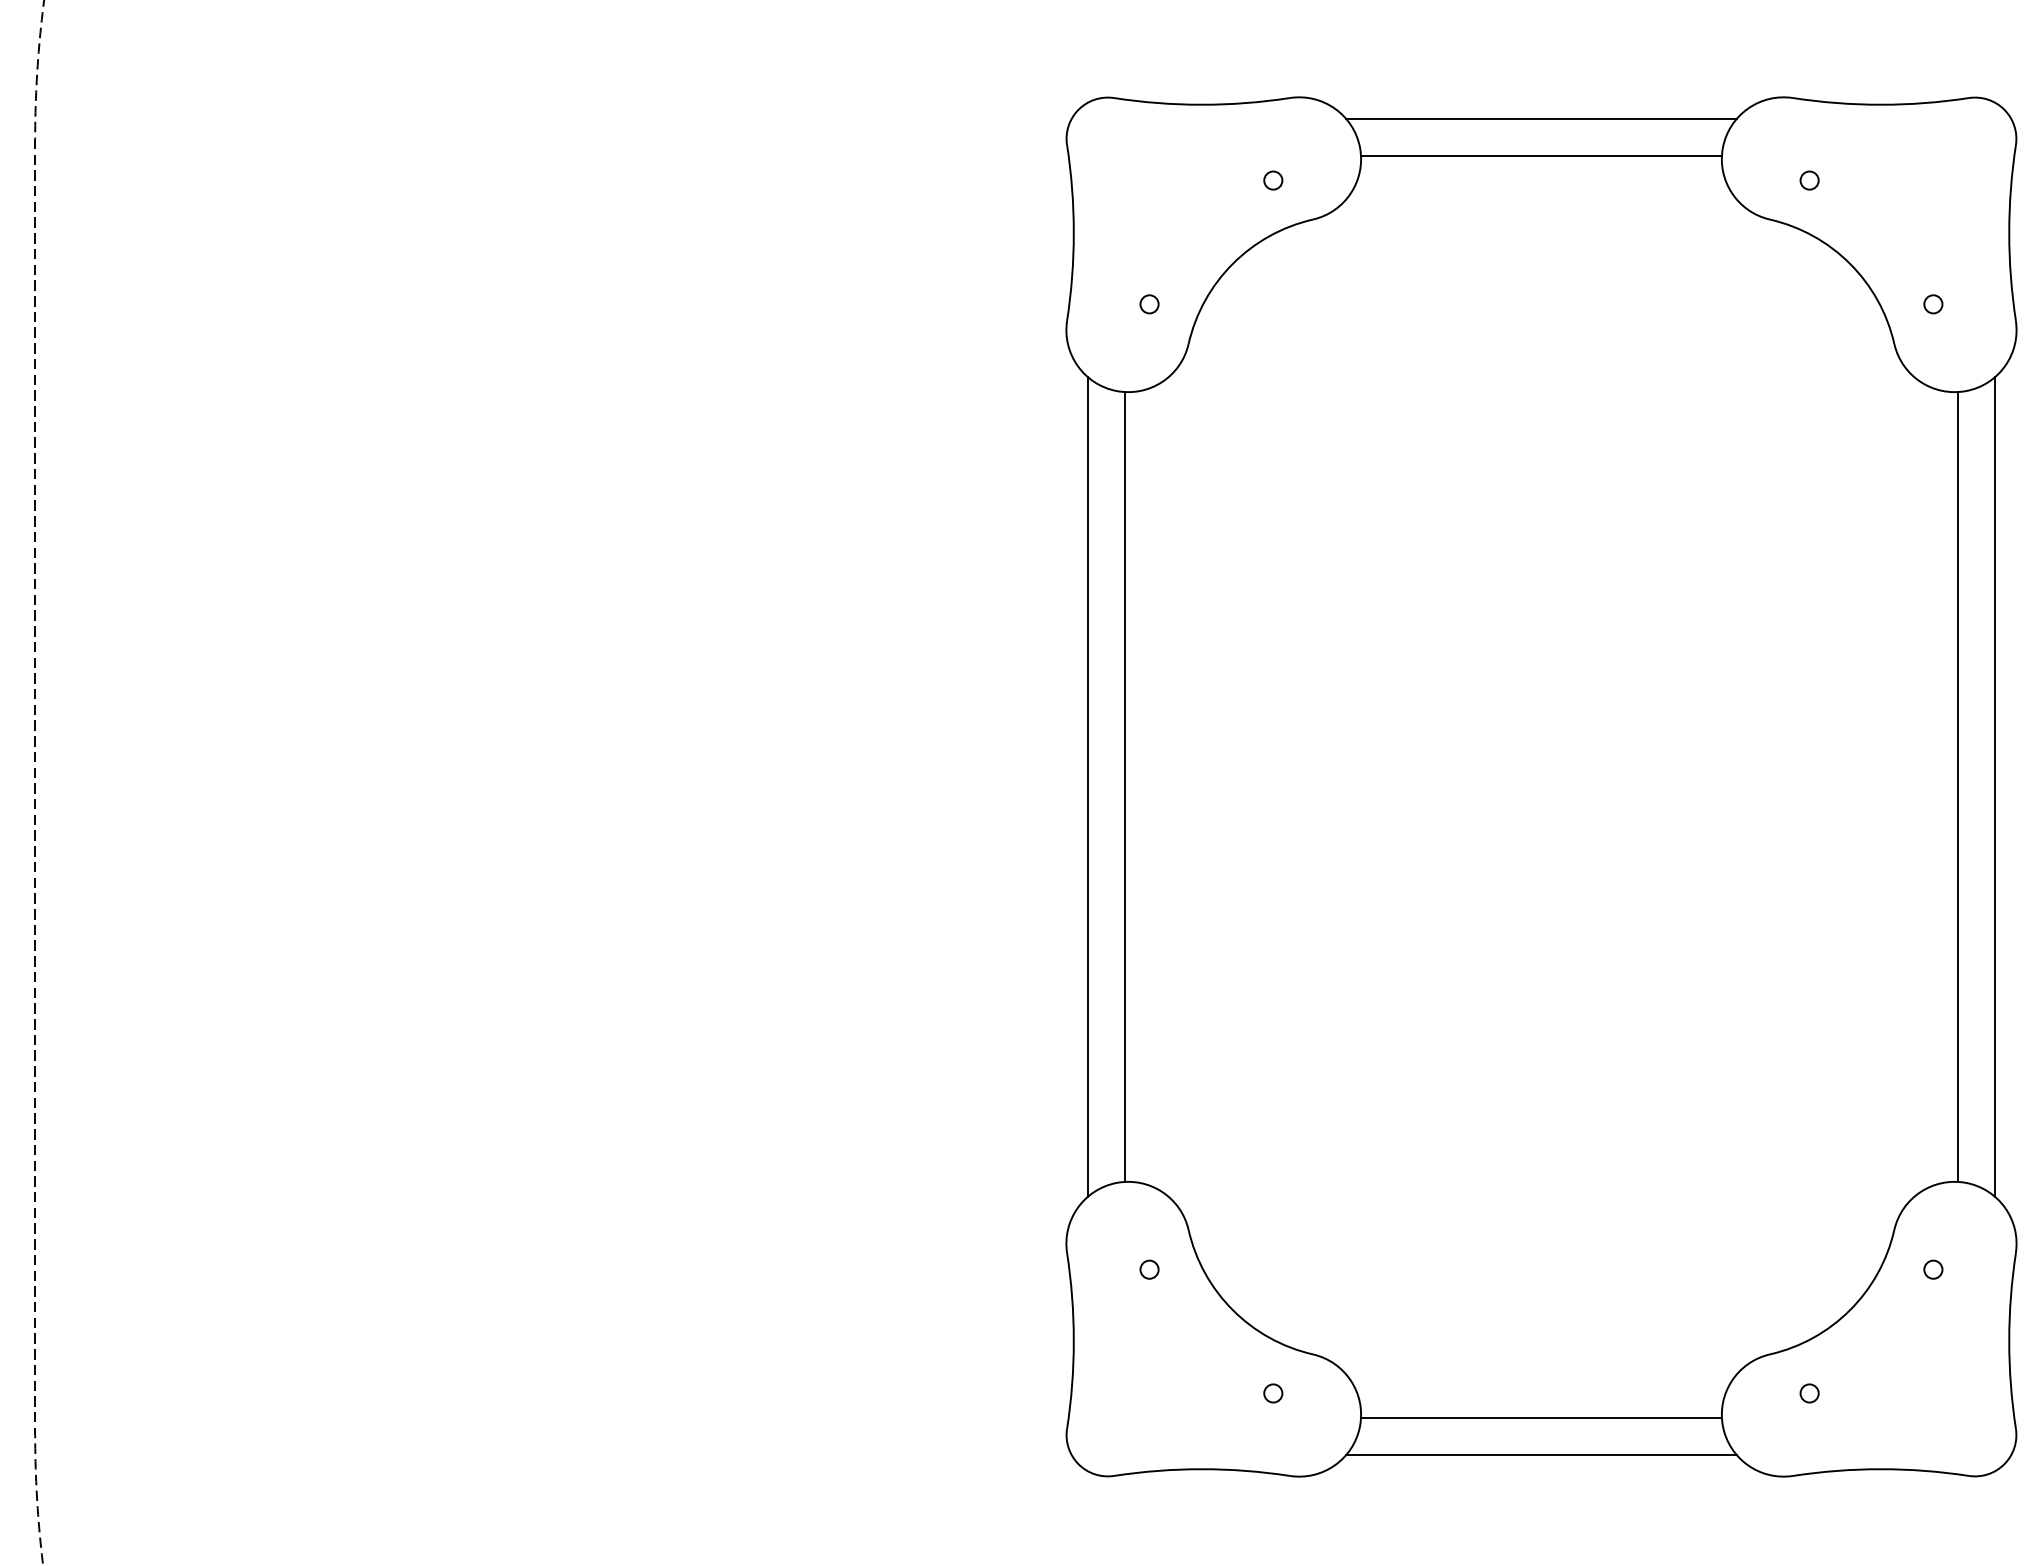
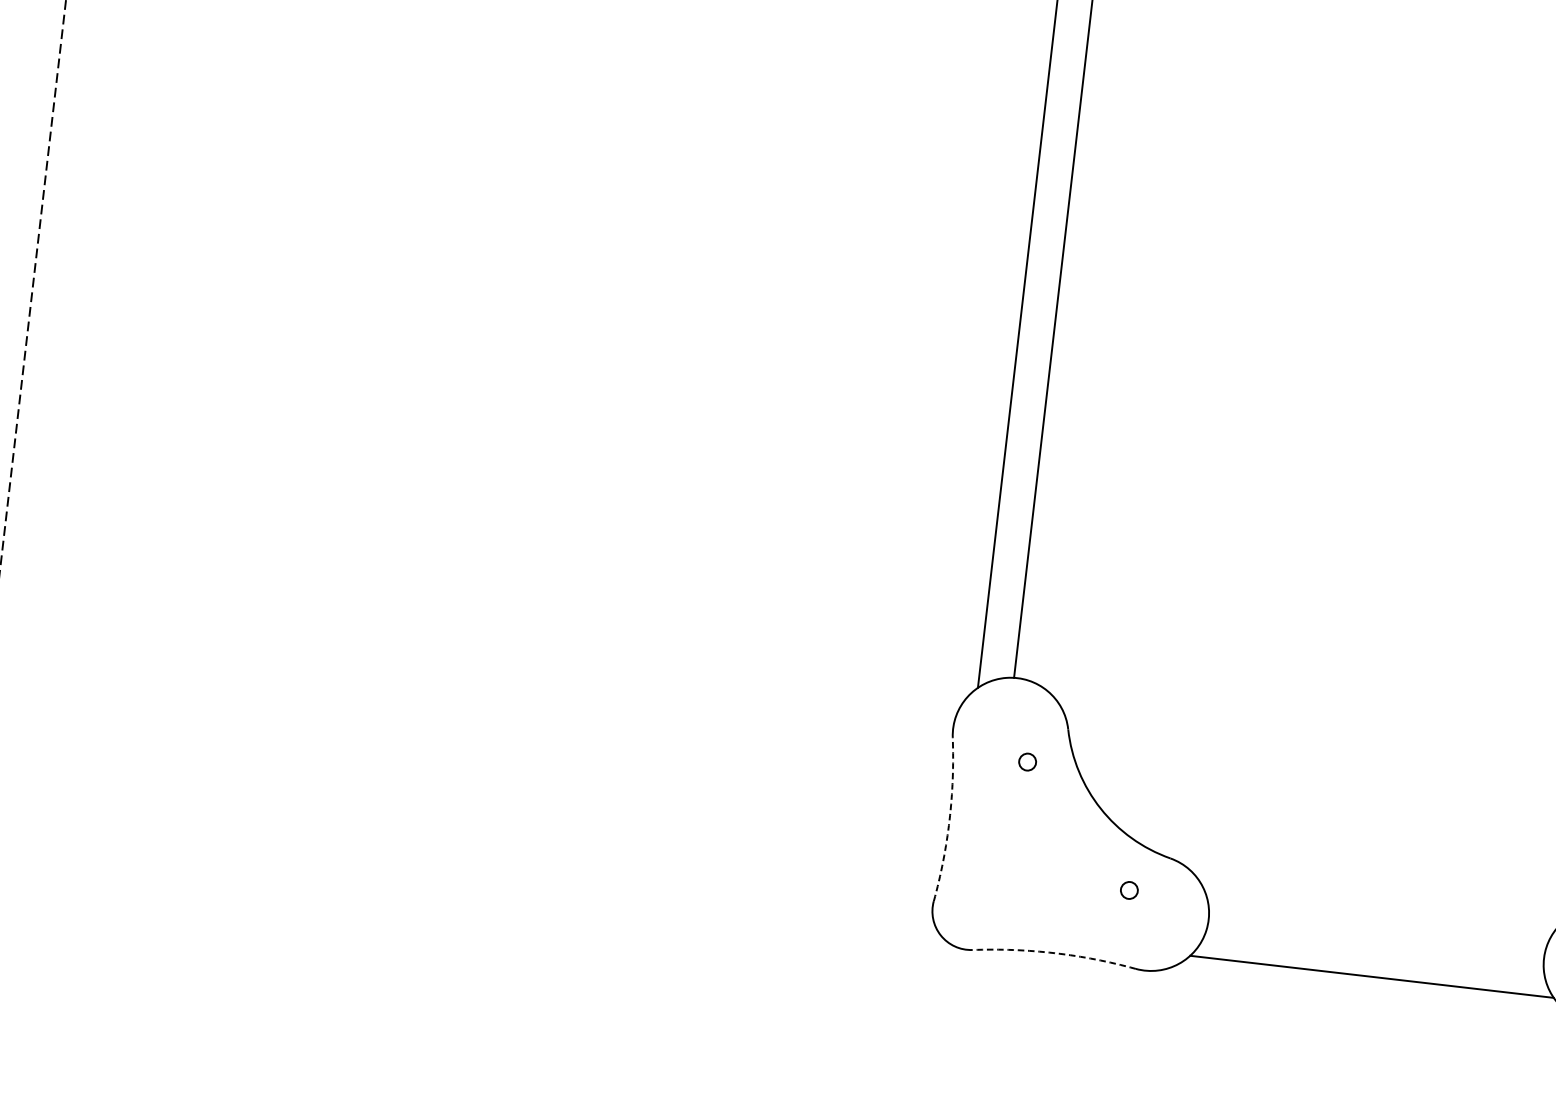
arc: (1073, 1341) -> (949, 820), solid -> dashed
line: (1541, 1418) -> (1375, 942), removed
arc: (1201, 1469) -> (1054, 953), solid -> dashed

